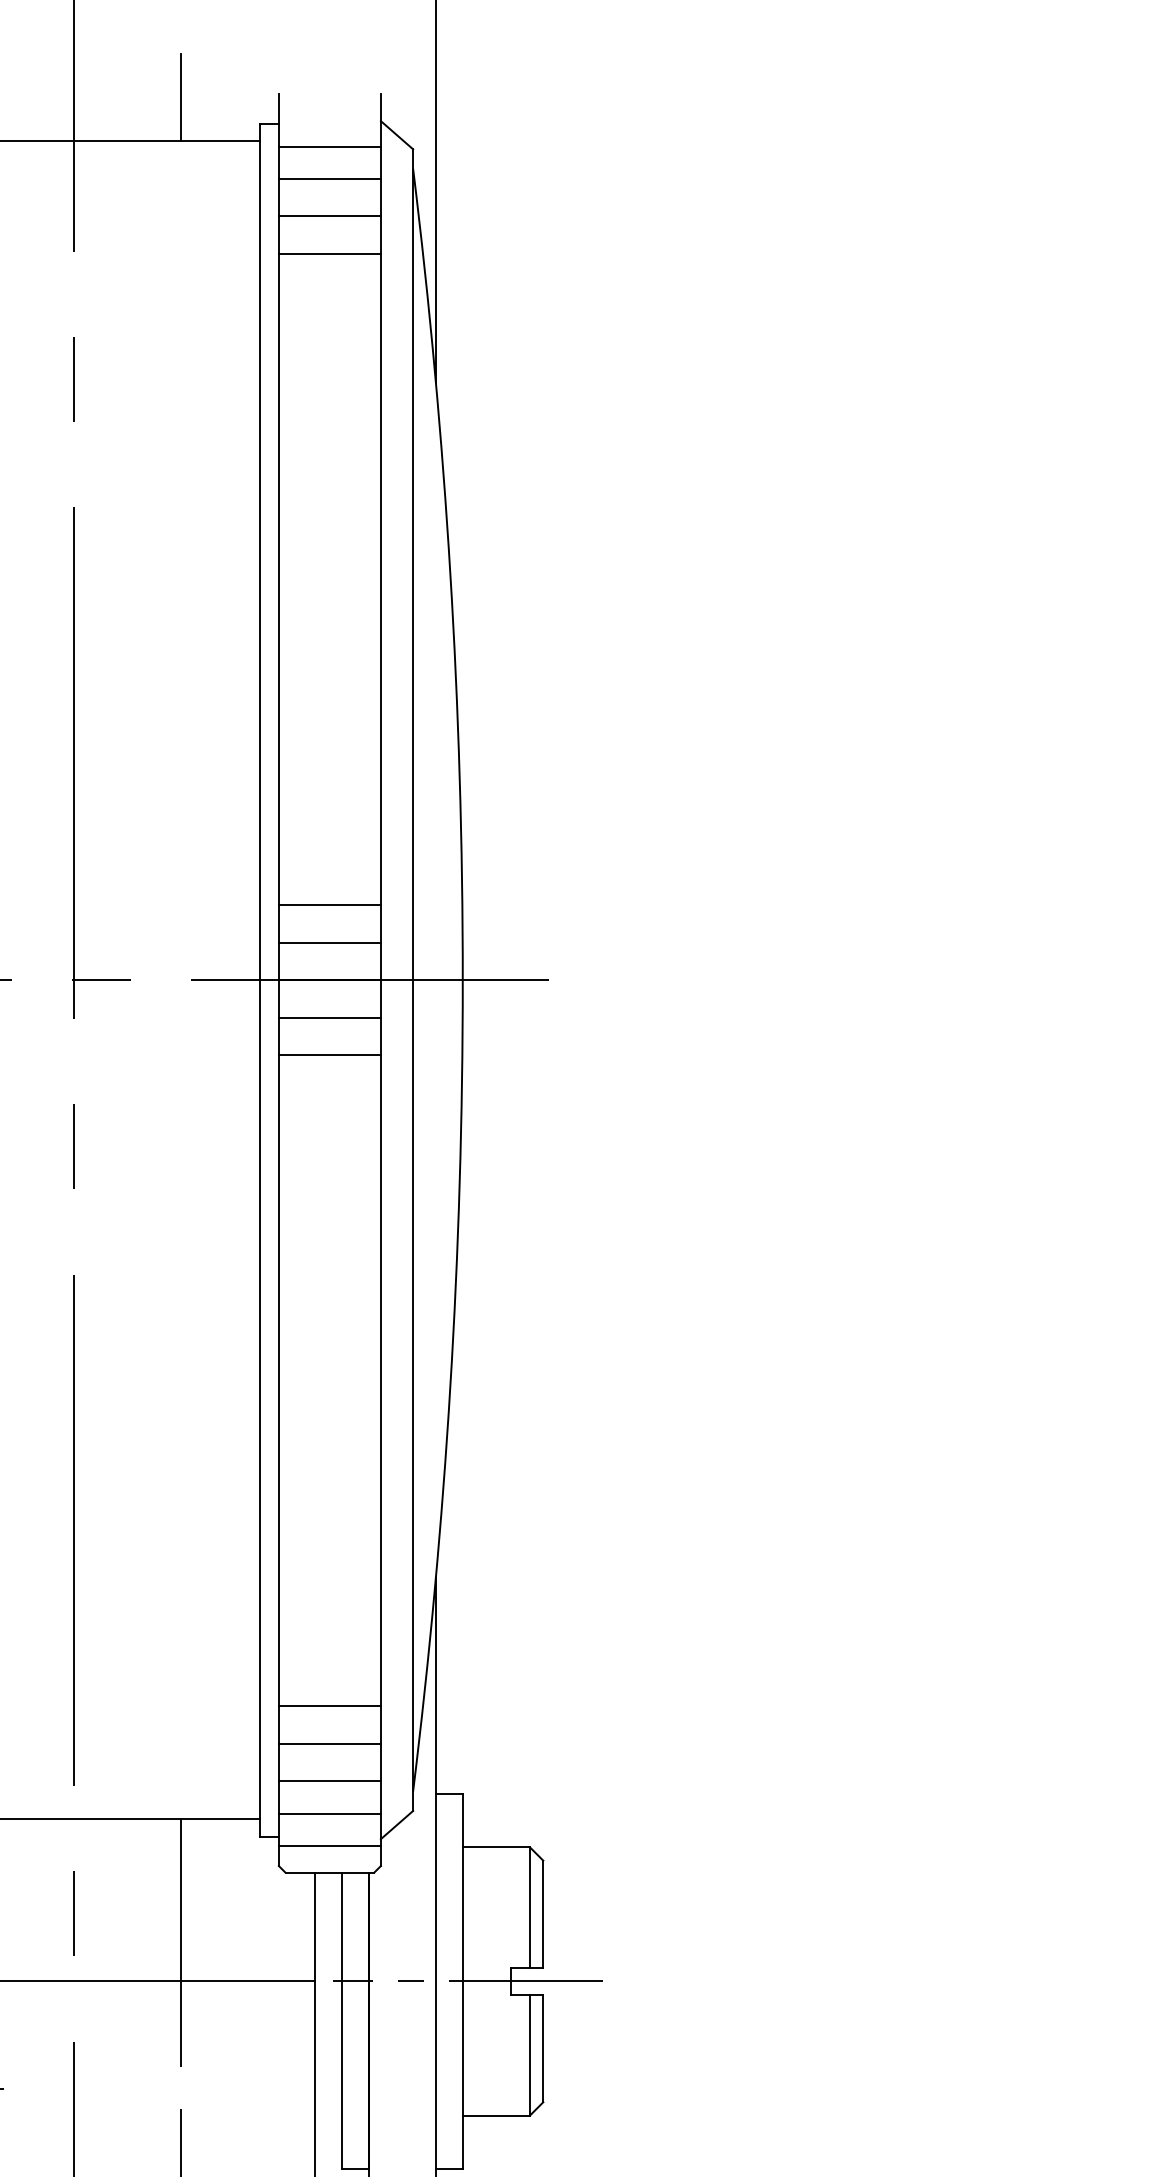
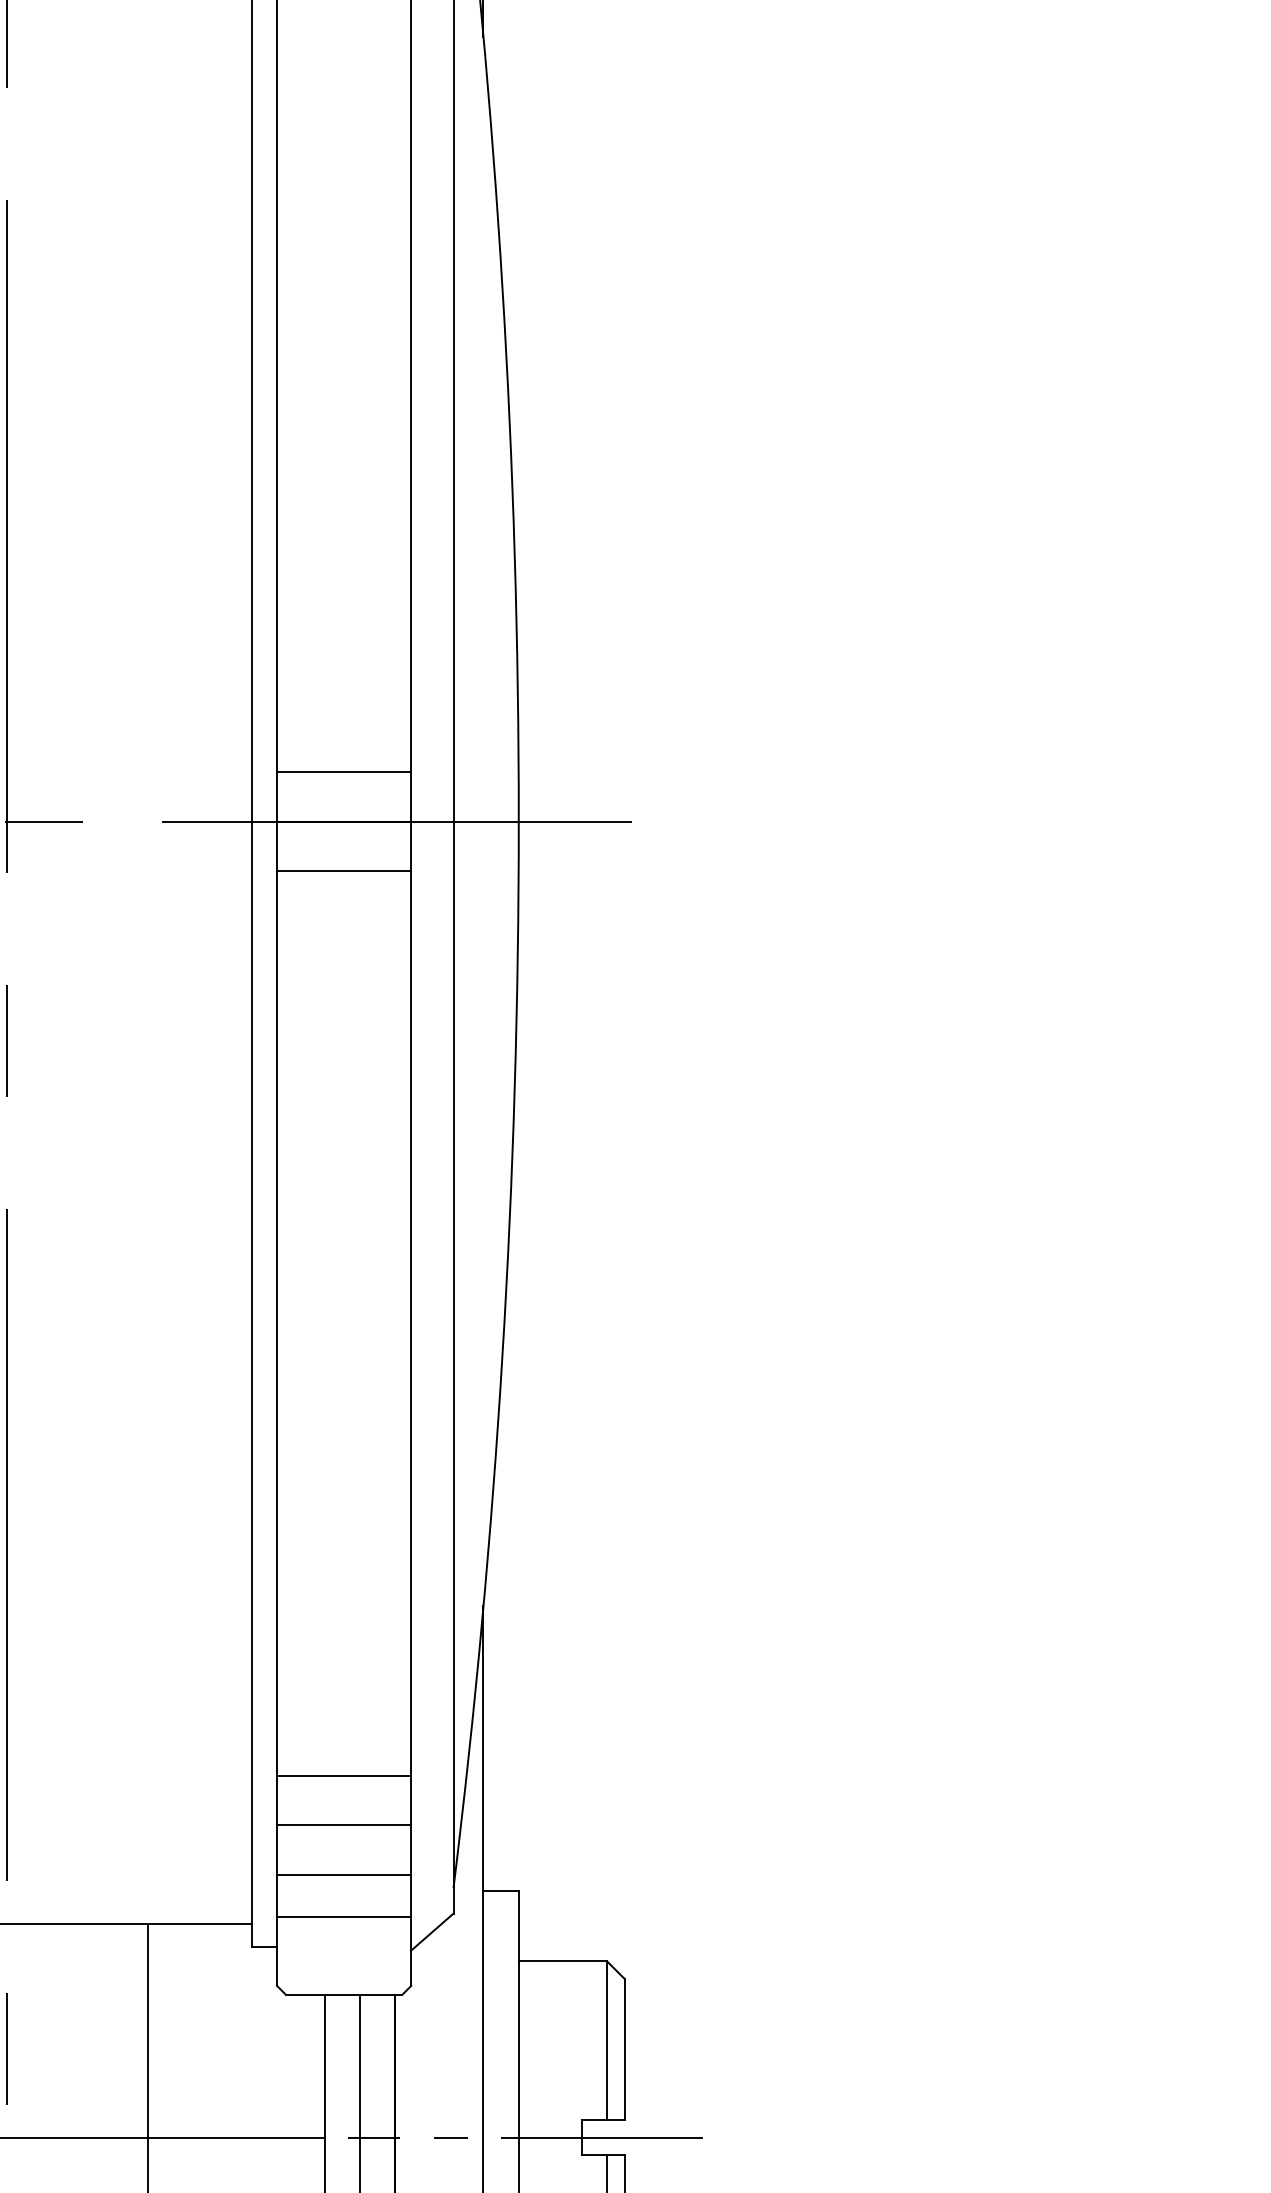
line: (329, 904) -> (343, 722), removed
line: (329, 1055) -> (343, 920), removed
line: (329, 1845) -> (343, 1958), removed

